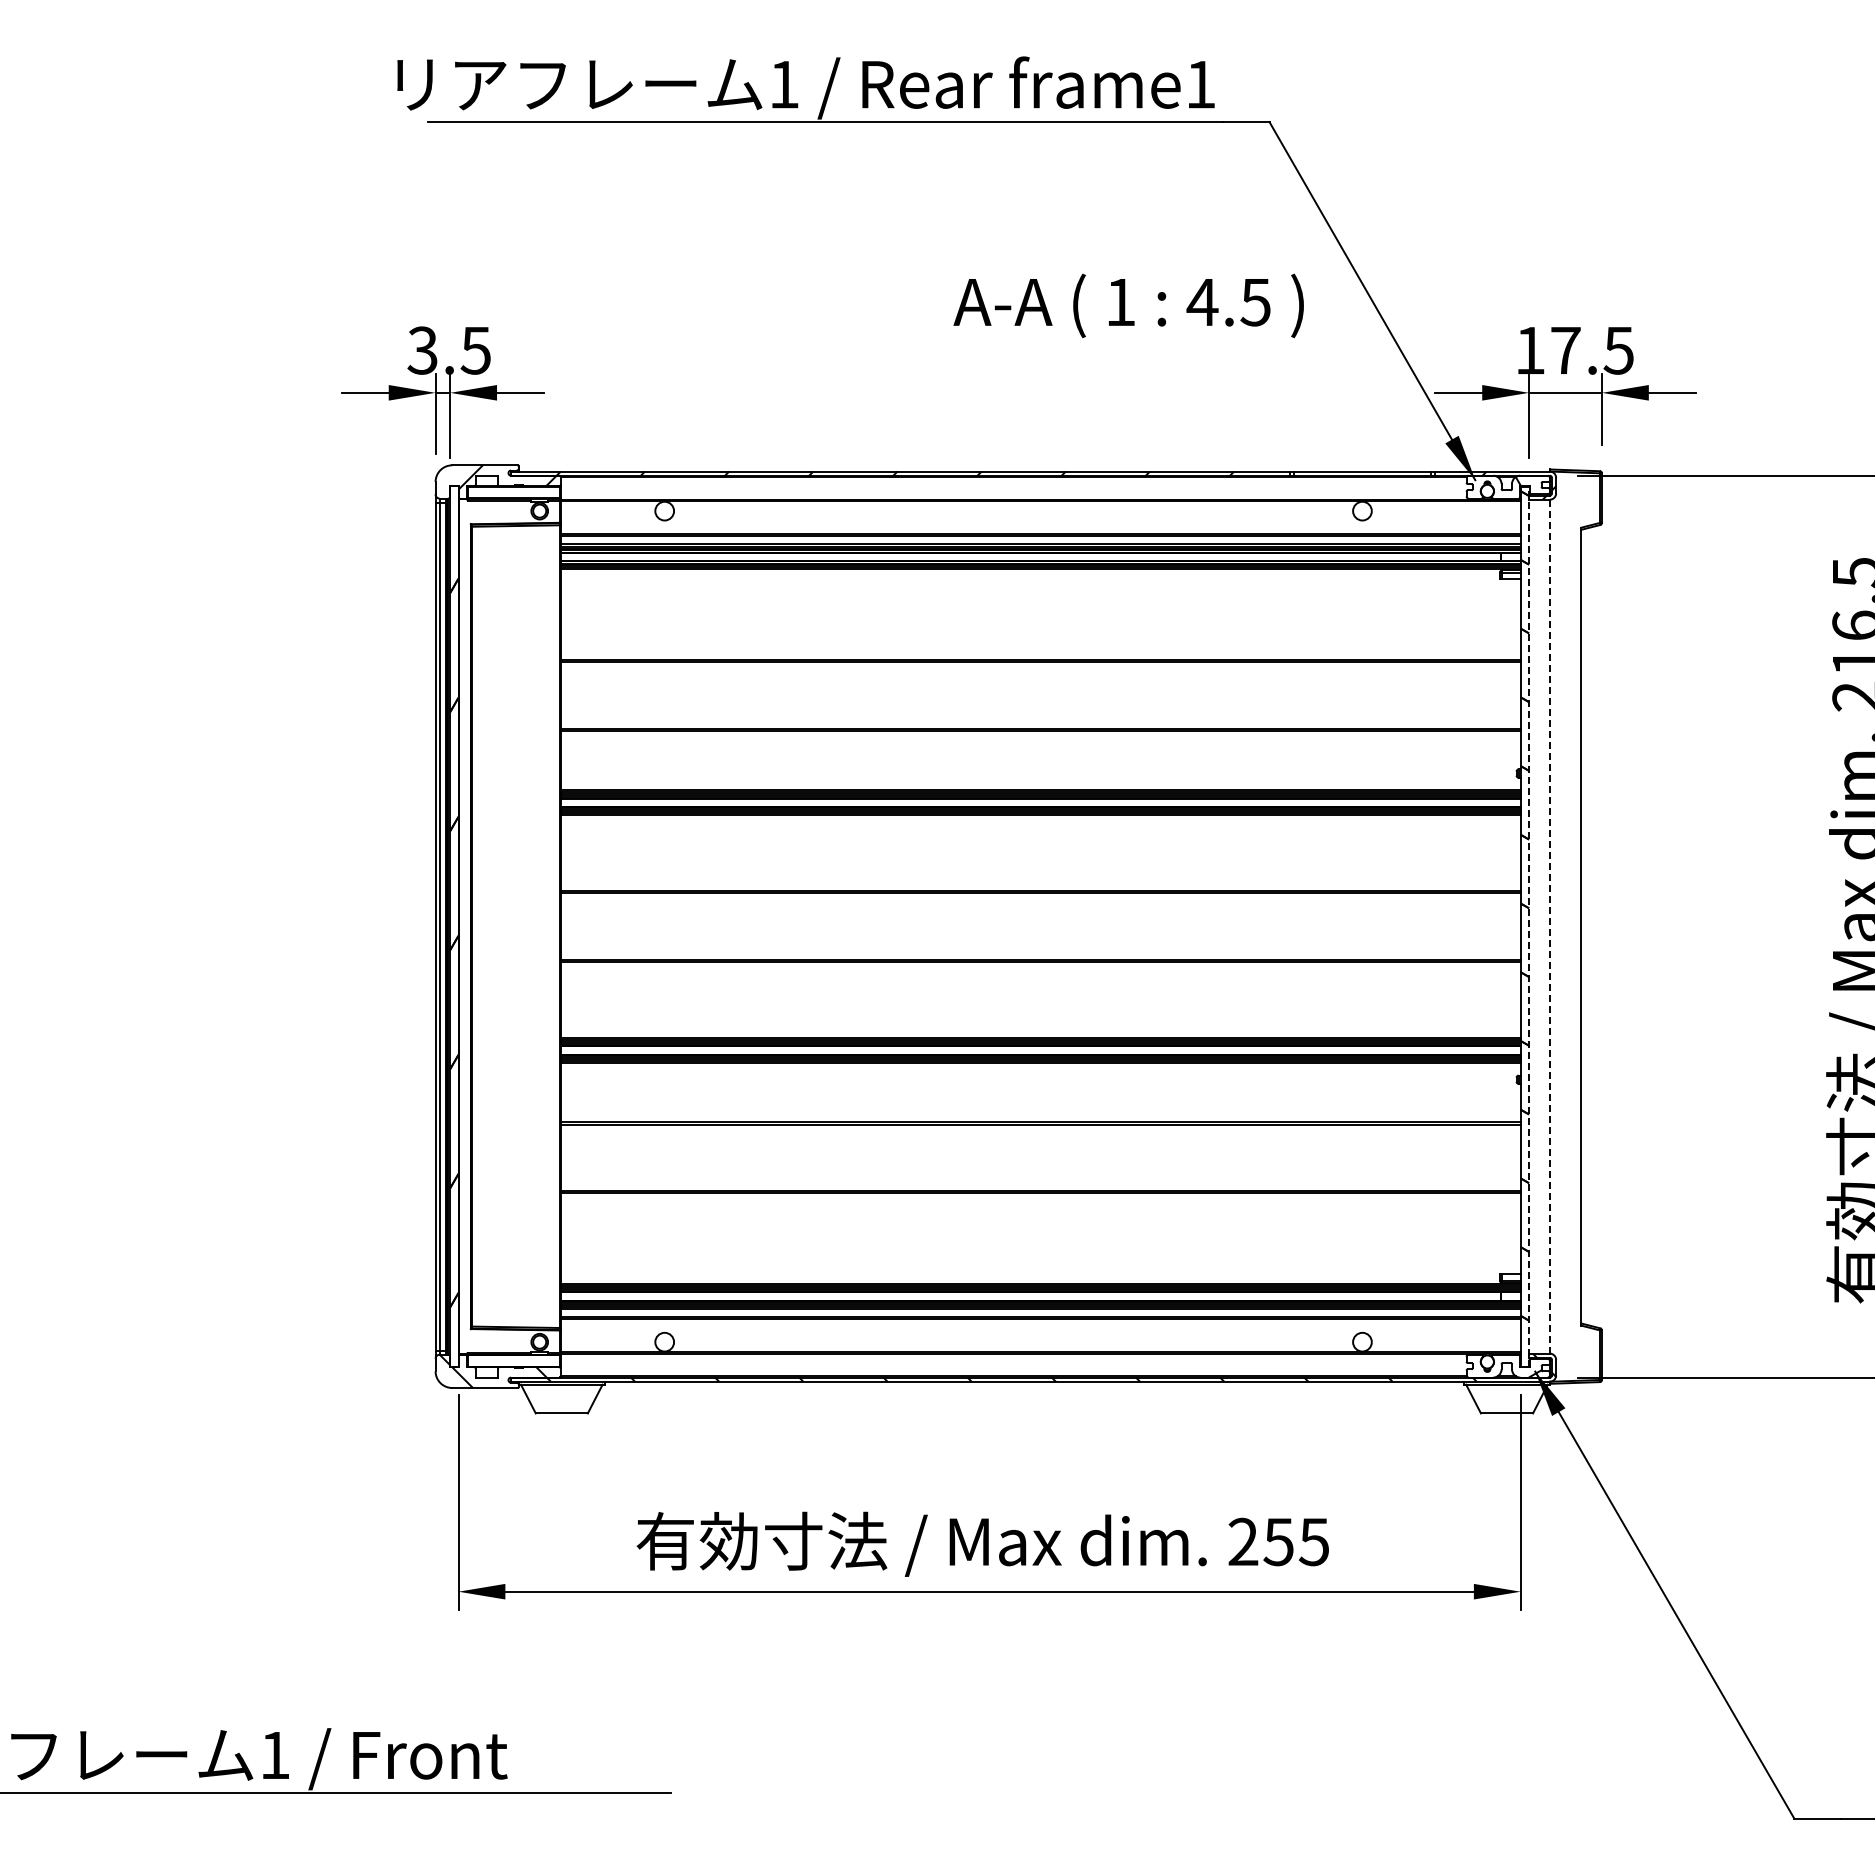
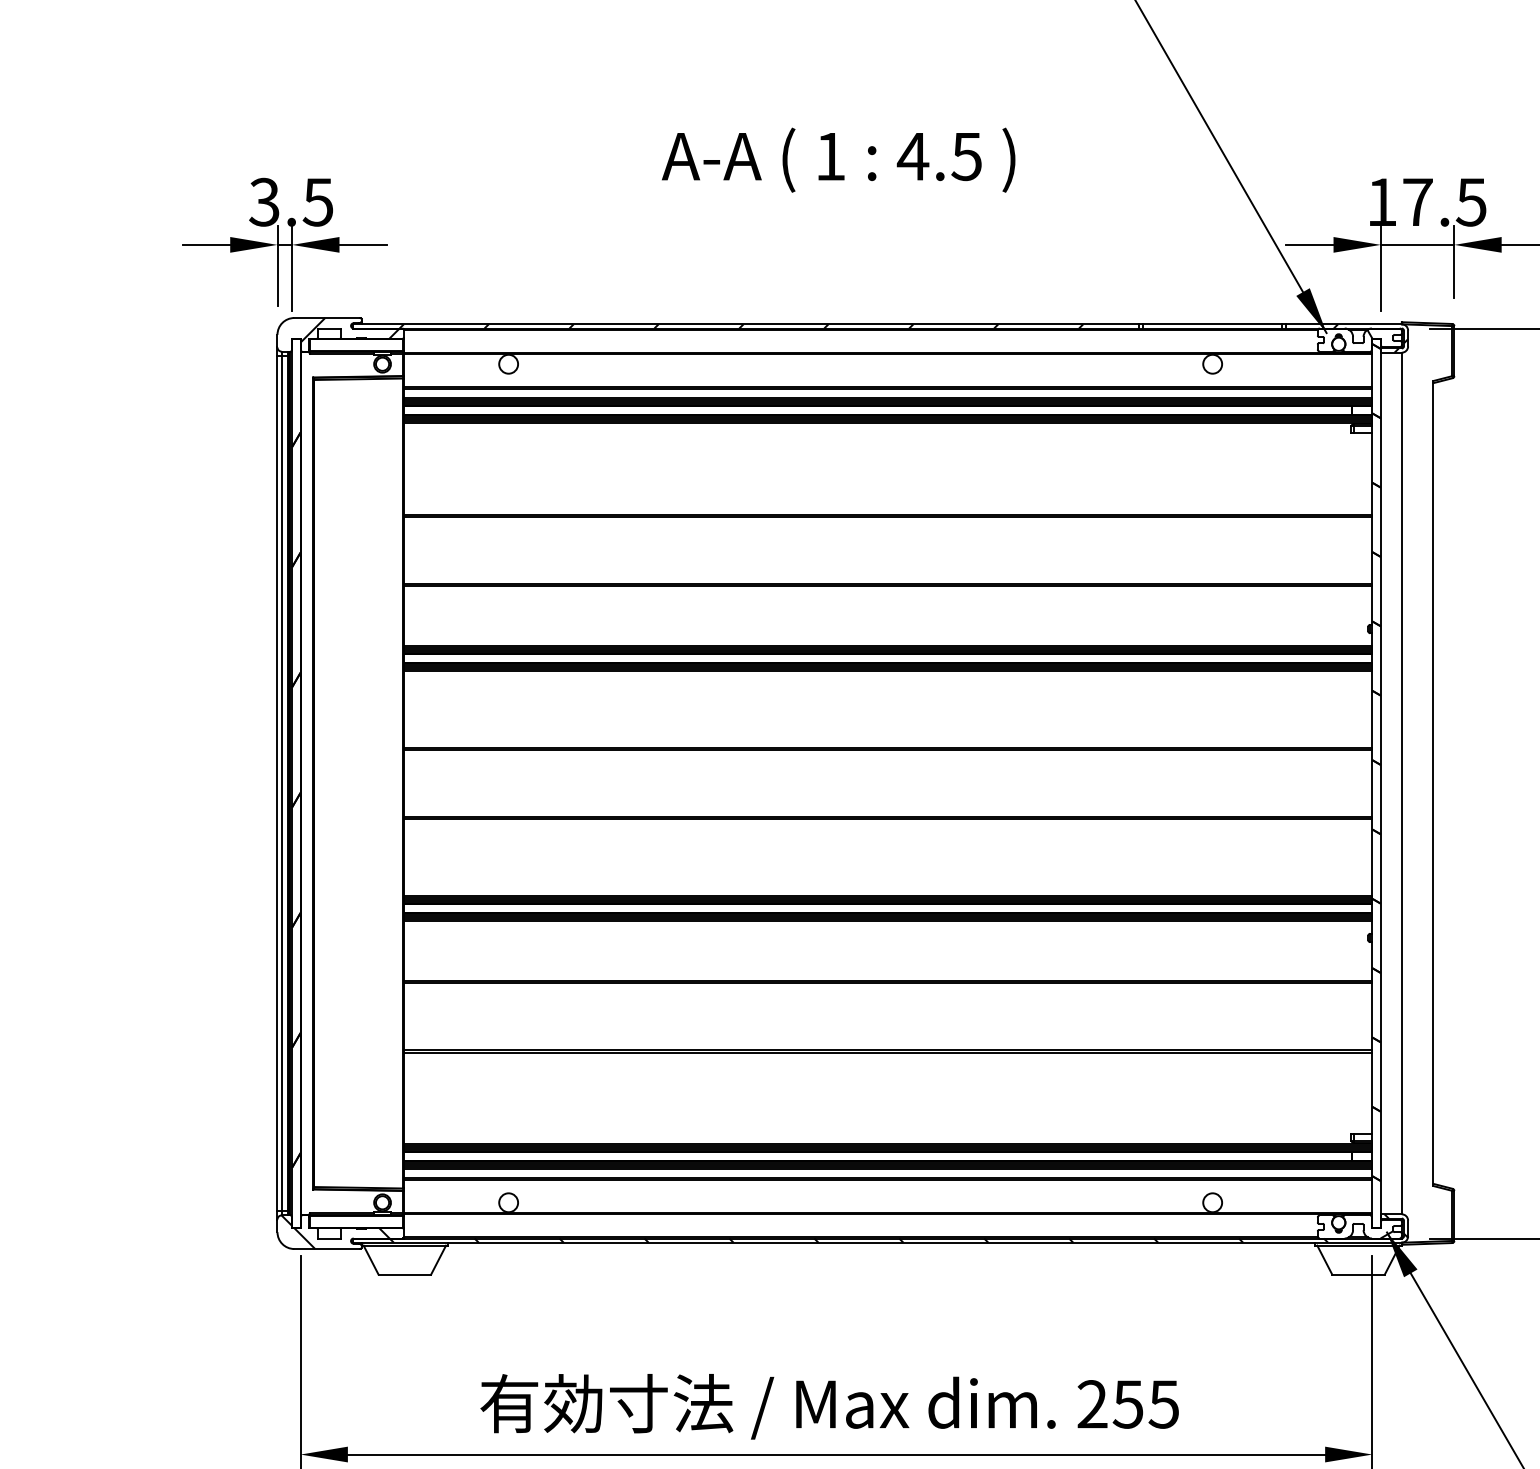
text: (1128, 305) -> (838, 159), moved
line: (1529, 926) -> (1381, 783), dashed -> solid
line: (1549, 926) -> (1401, 783), dashed -> solid

